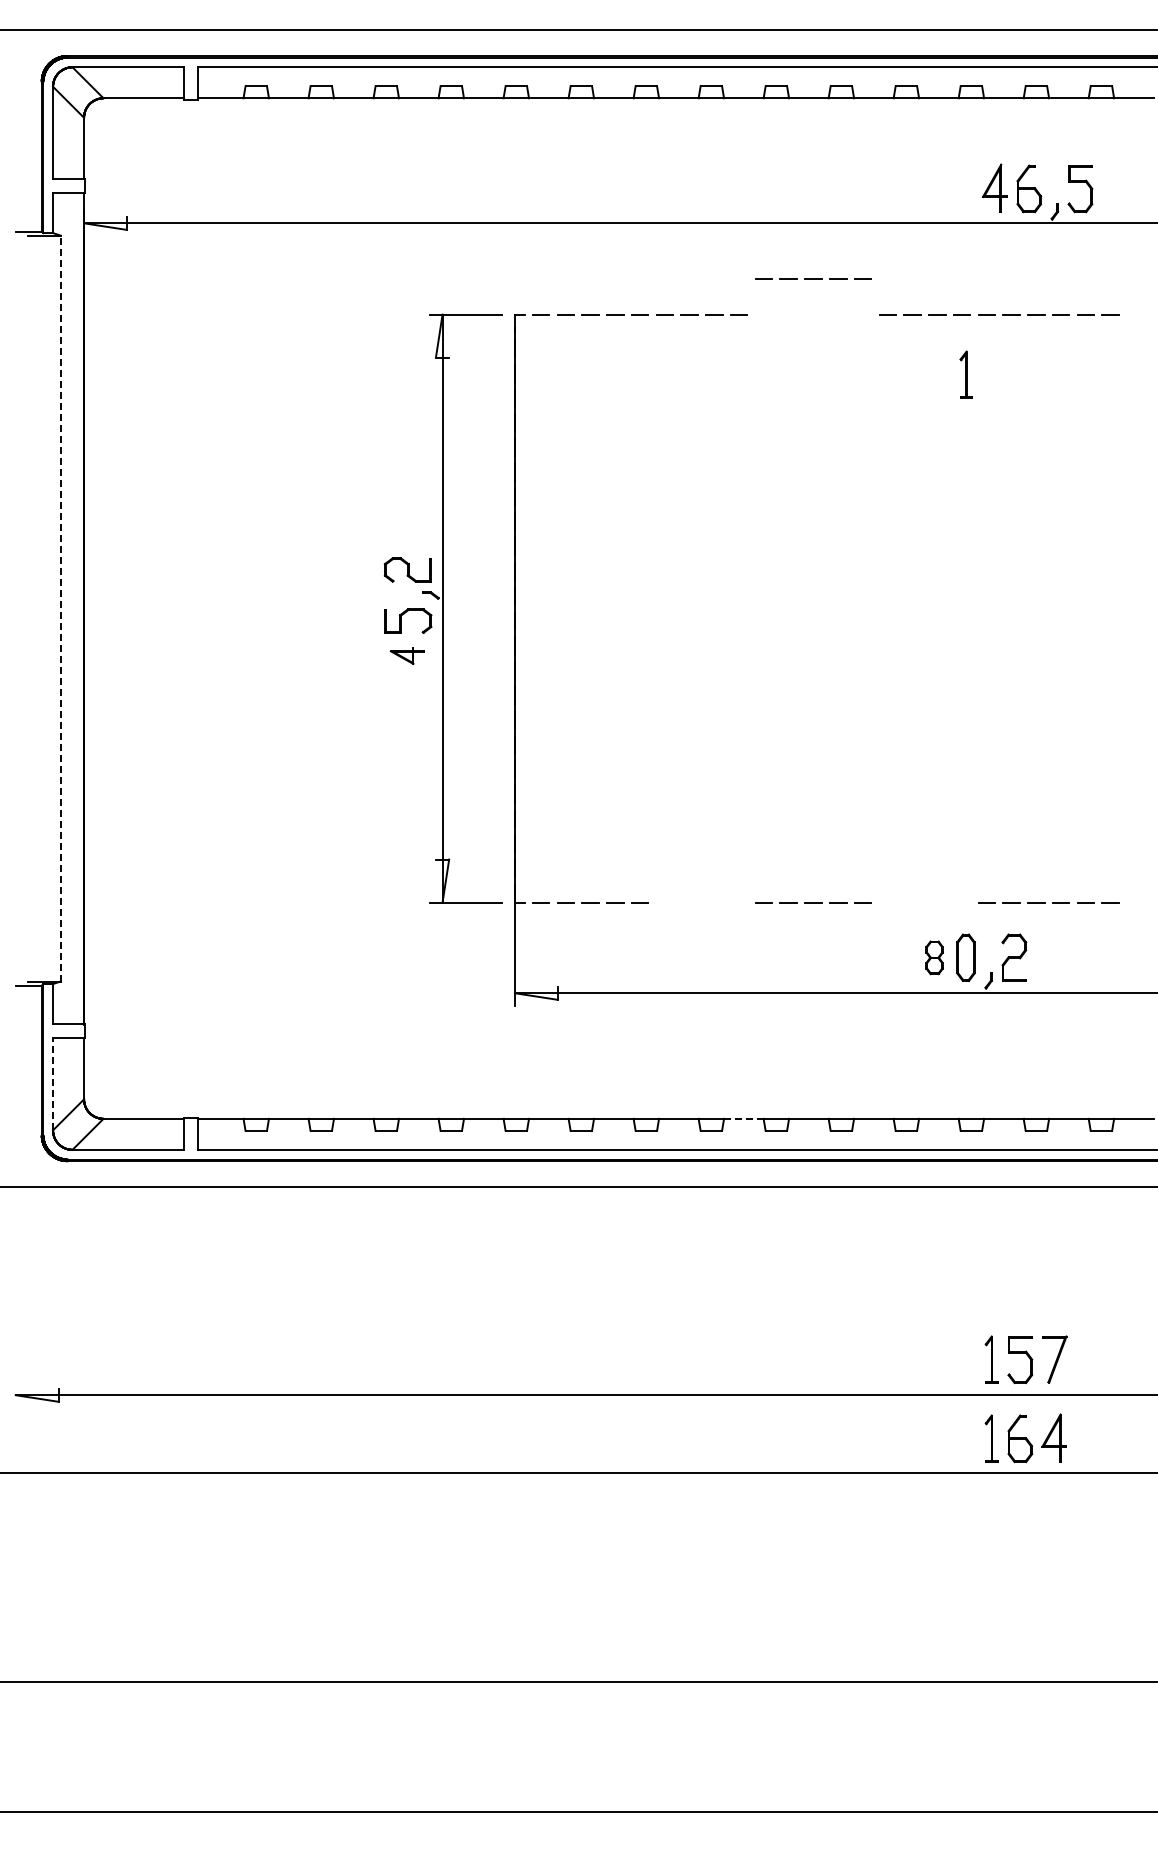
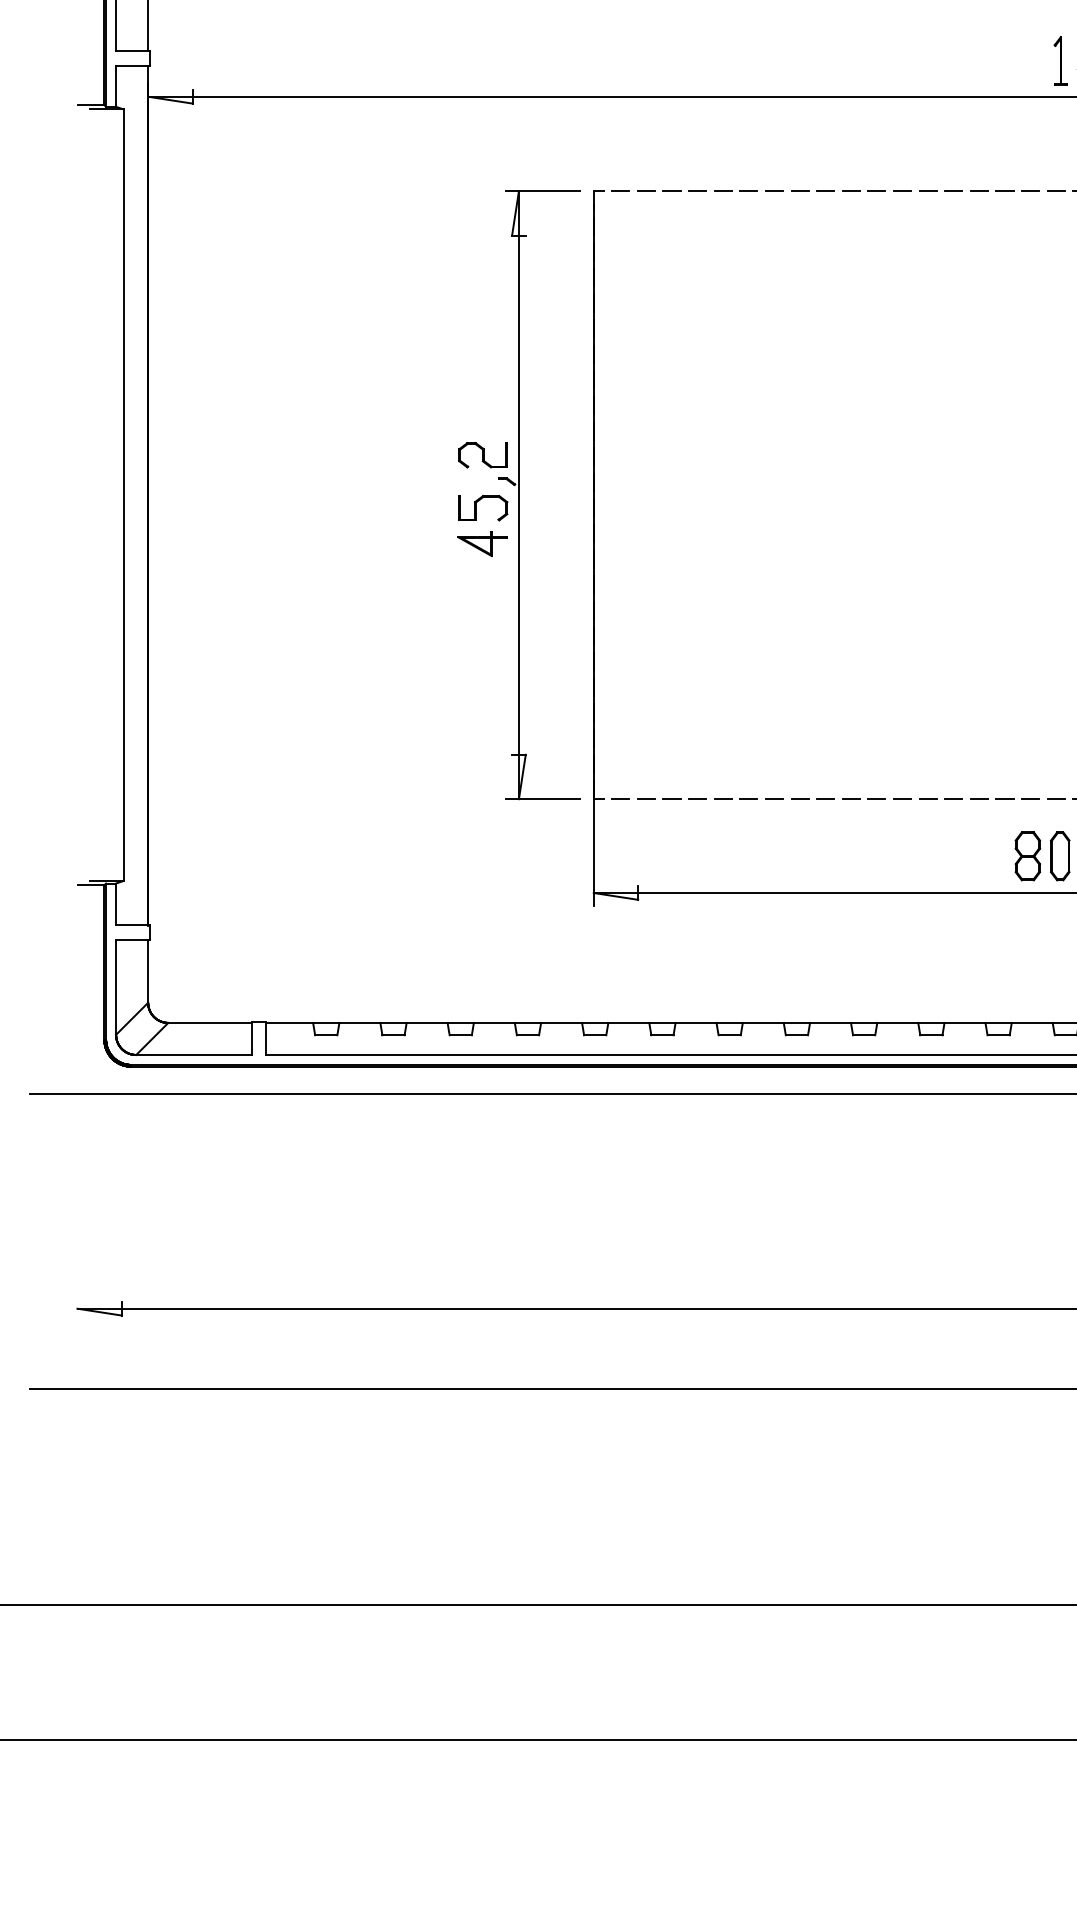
line: (813, 278) -> (902, 191), moved
part: (965, 374) -> (1059, 60), moved
line: (60, 608) -> (123, 495), dashed -> solid
part: (406, 655) -> (481, 543), size x1.43
line: (698, 902) -> (783, 799), added
line: (921, 902) -> (1014, 799), added
part: (934, 957) -> (1027, 856), size x1.43
line: (53, 1083) -> (116, 986), dashed -> solid
line: (743, 1118) -> (830, 1022), dashed -> solid

